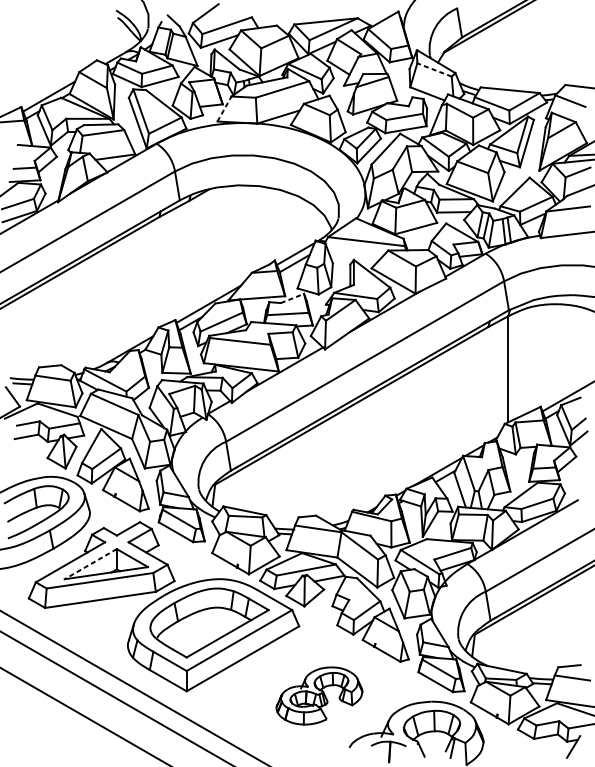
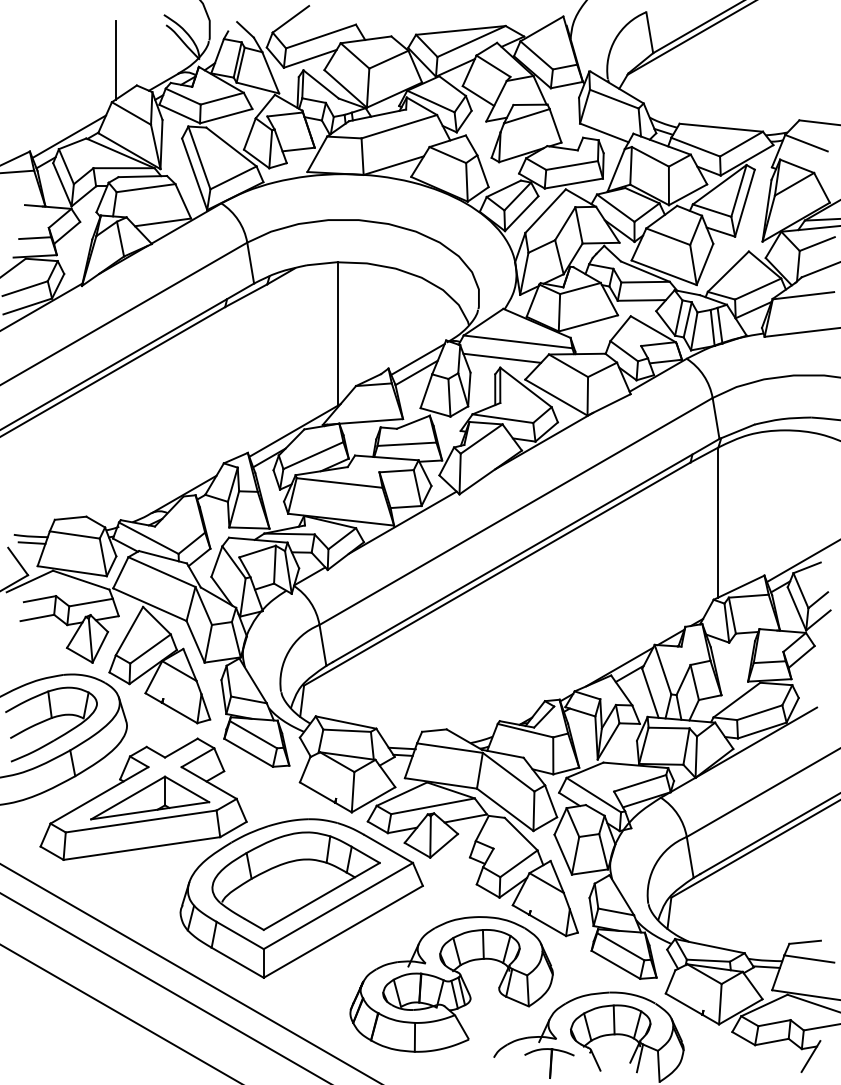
line: (81, 42) -> (115, 60), added
line: (433, 69) -> (613, 98), dashed -> solid
line: (224, 108) -> (317, 153), dashed -> solid
line: (238, 235) -> (337, 333), added
line: (355, 252) -> (502, 357), added
line: (292, 298) -> (413, 422), dashed -> solid
line: (91, 564) -> (128, 798), dashed -> solid
part: (319, 696) -> (451, 984), size x1.67

